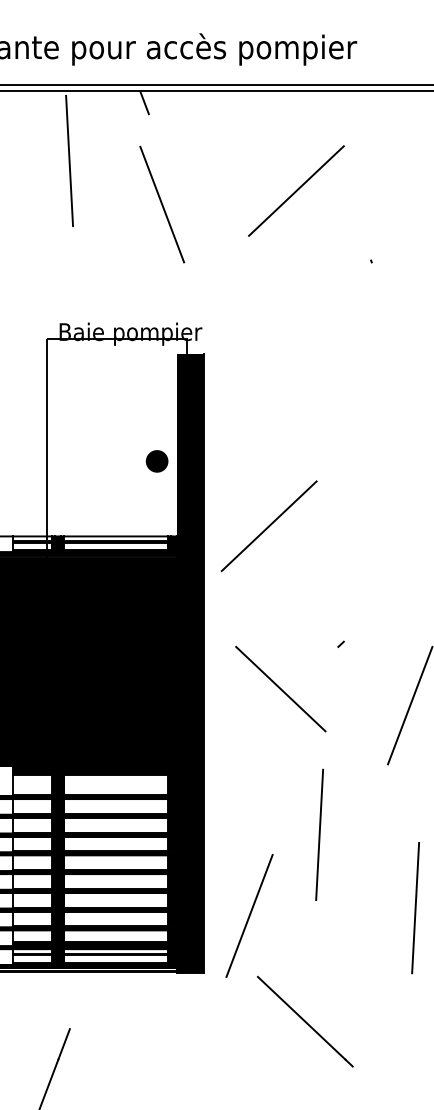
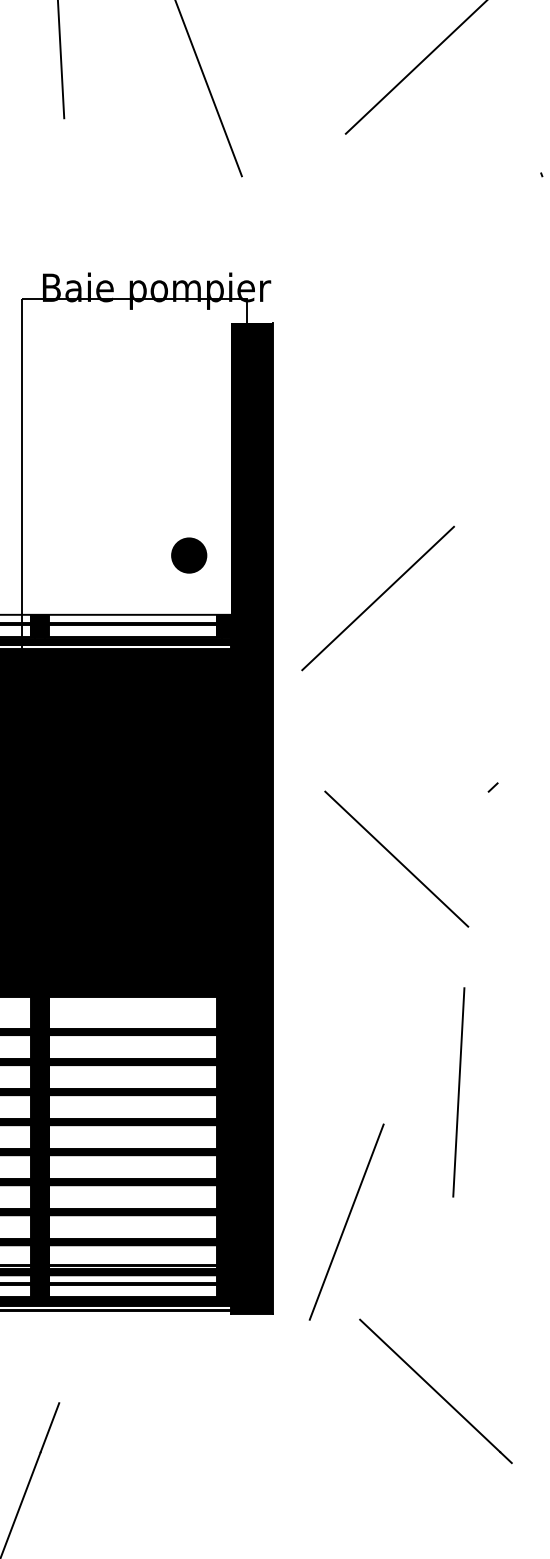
part: (156, 461) -> (188, 555), moved

